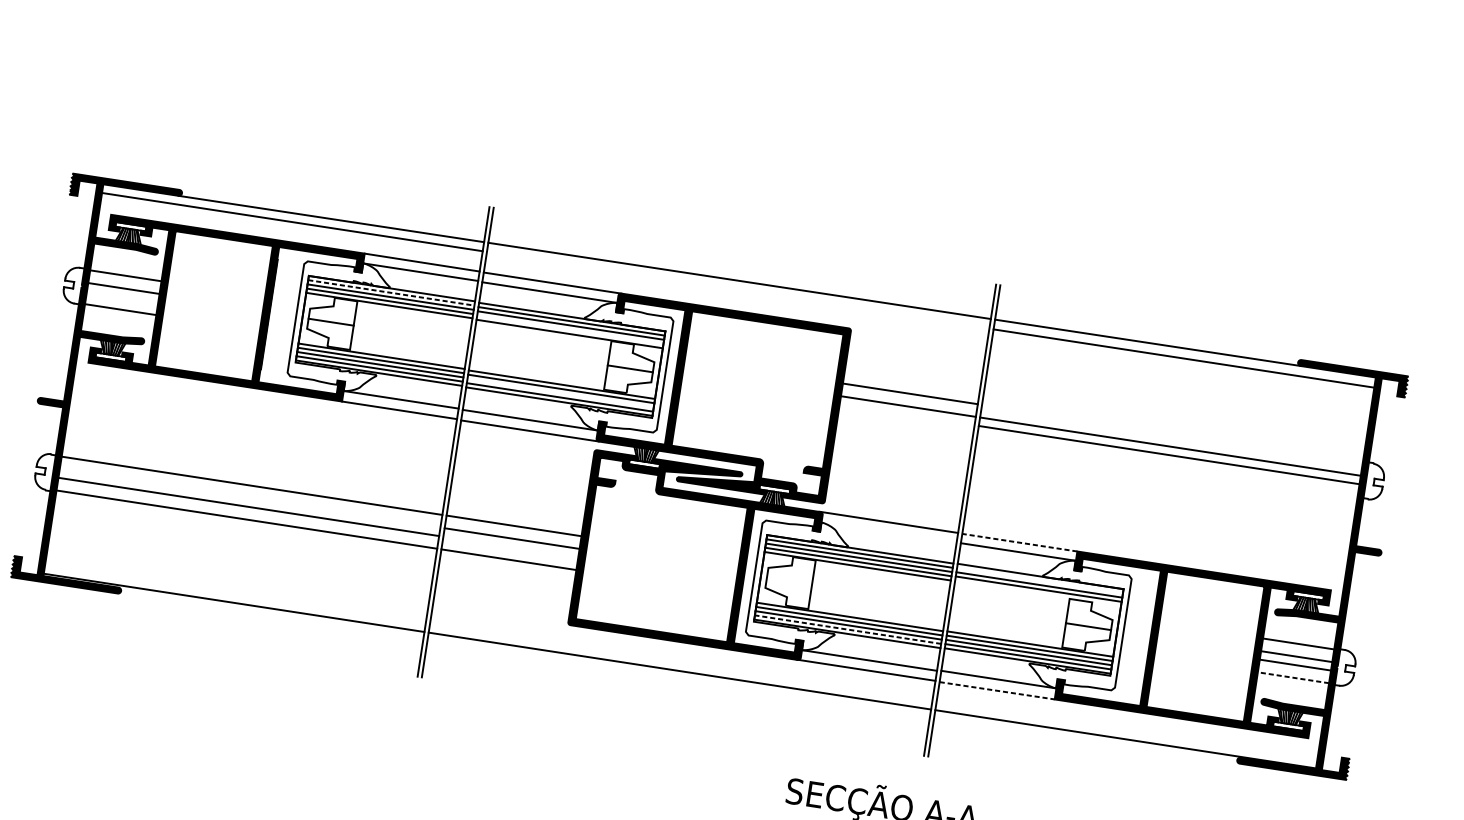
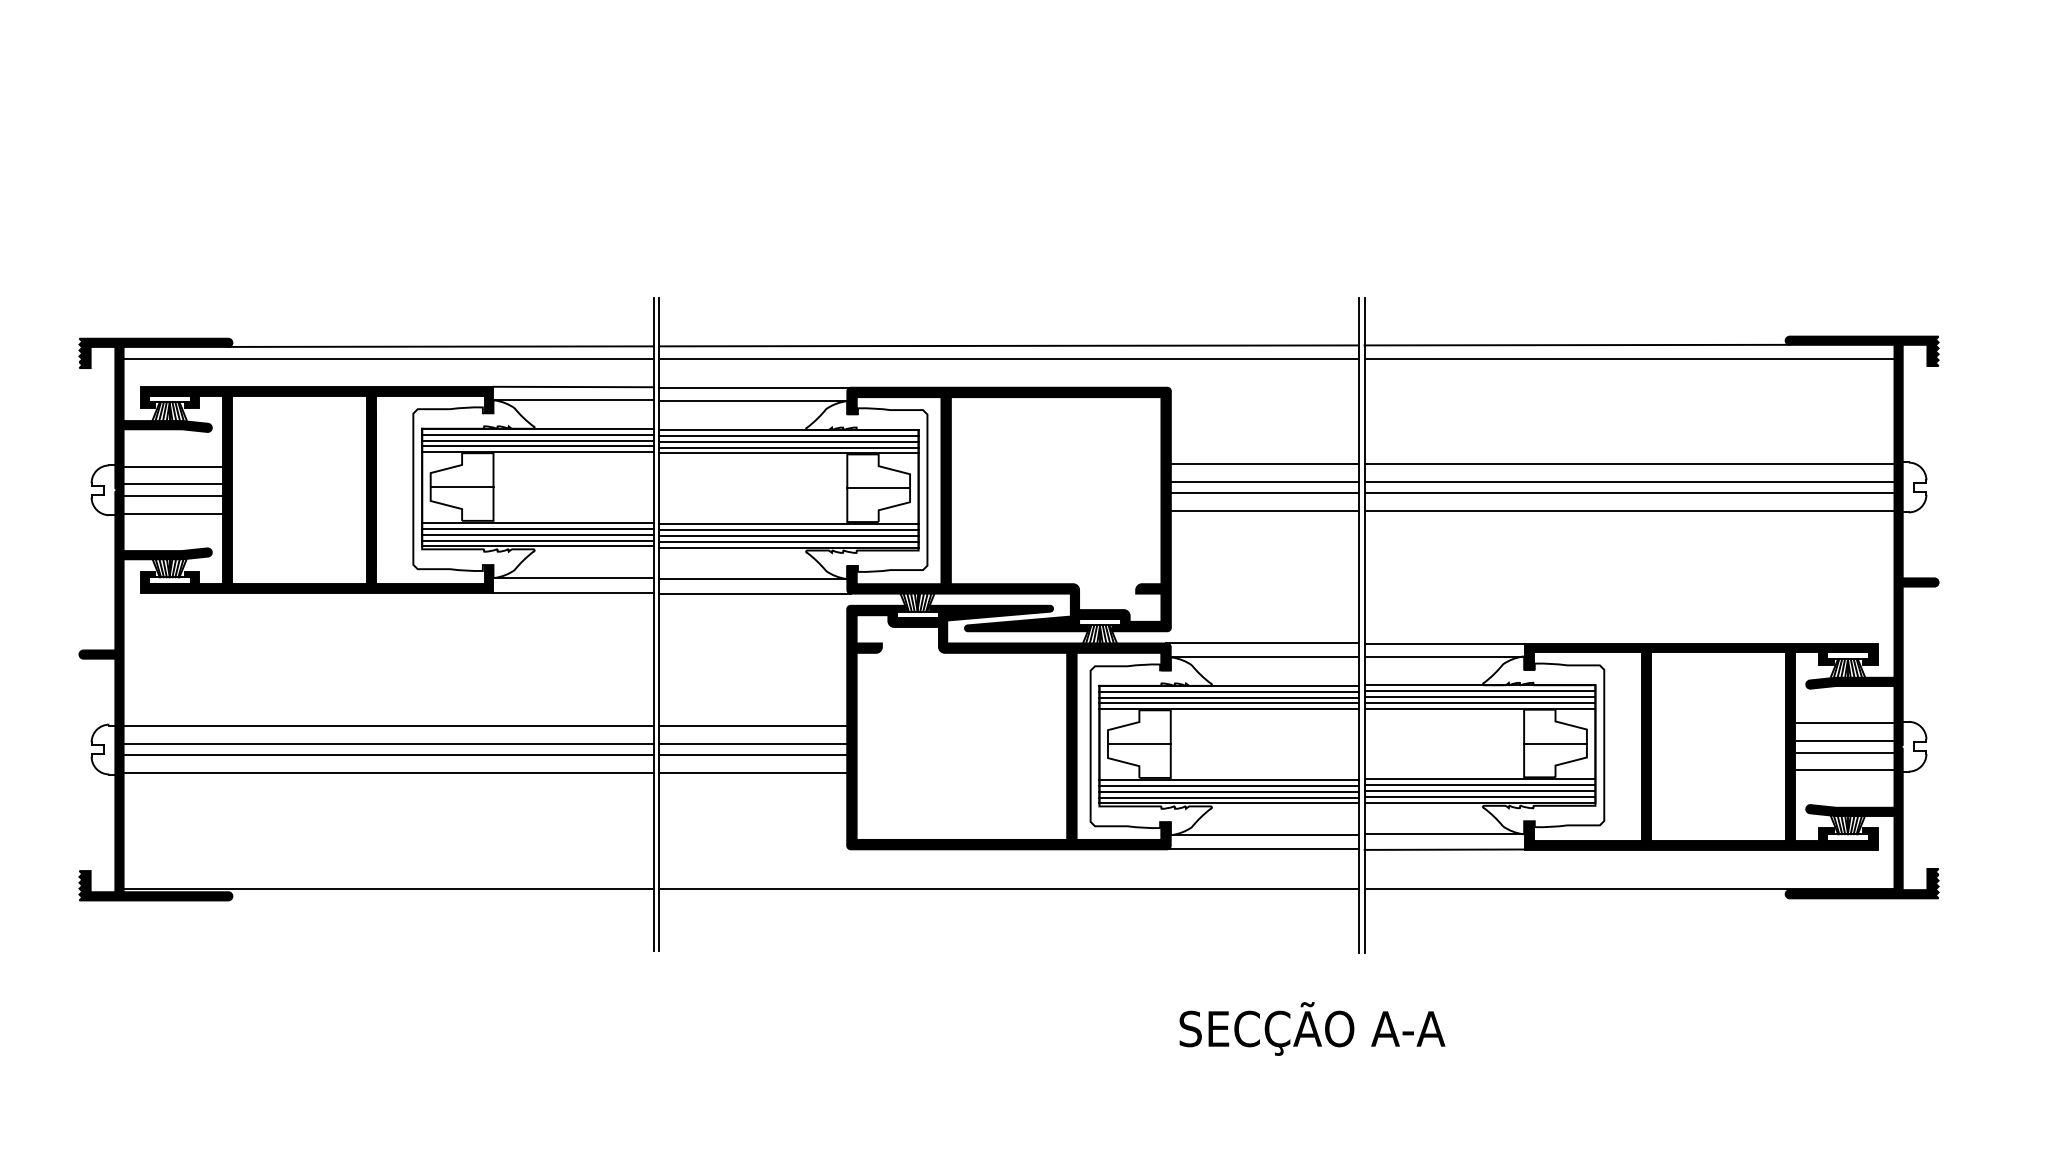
line: (737, 289) -> (1008, 358), added
line: (391, 292) -> (537, 434), dashed -> solid
line: (122, 297) -> (172, 496), added
line: (570, 329) -> (788, 447), added
line: (560, 392) -> (788, 535), added
line: (906, 415) -> (1264, 493), added
line: (904, 427) -> (1264, 511), added
line: (1172, 433) -> (1629, 463), added
line: (1167, 468) -> (1629, 511), added
line: (250, 498) -> (388, 743), added
line: (888, 532) -> (1264, 657), added
line: (1019, 542) -> (1444, 643), dashed -> solid
line: (511, 547) -> (753, 755), added
line: (1039, 580) -> (1479, 691), added
line: (788, 581) -> (1138, 744), added
line: (1037, 593) -> (1479, 708), added
line: (848, 629) -> (1229, 797), dashed -> solid
line: (1293, 677) -> (1844, 770), dashed -> solid
line: (997, 690) -> (1445, 849), dashed -> solid

